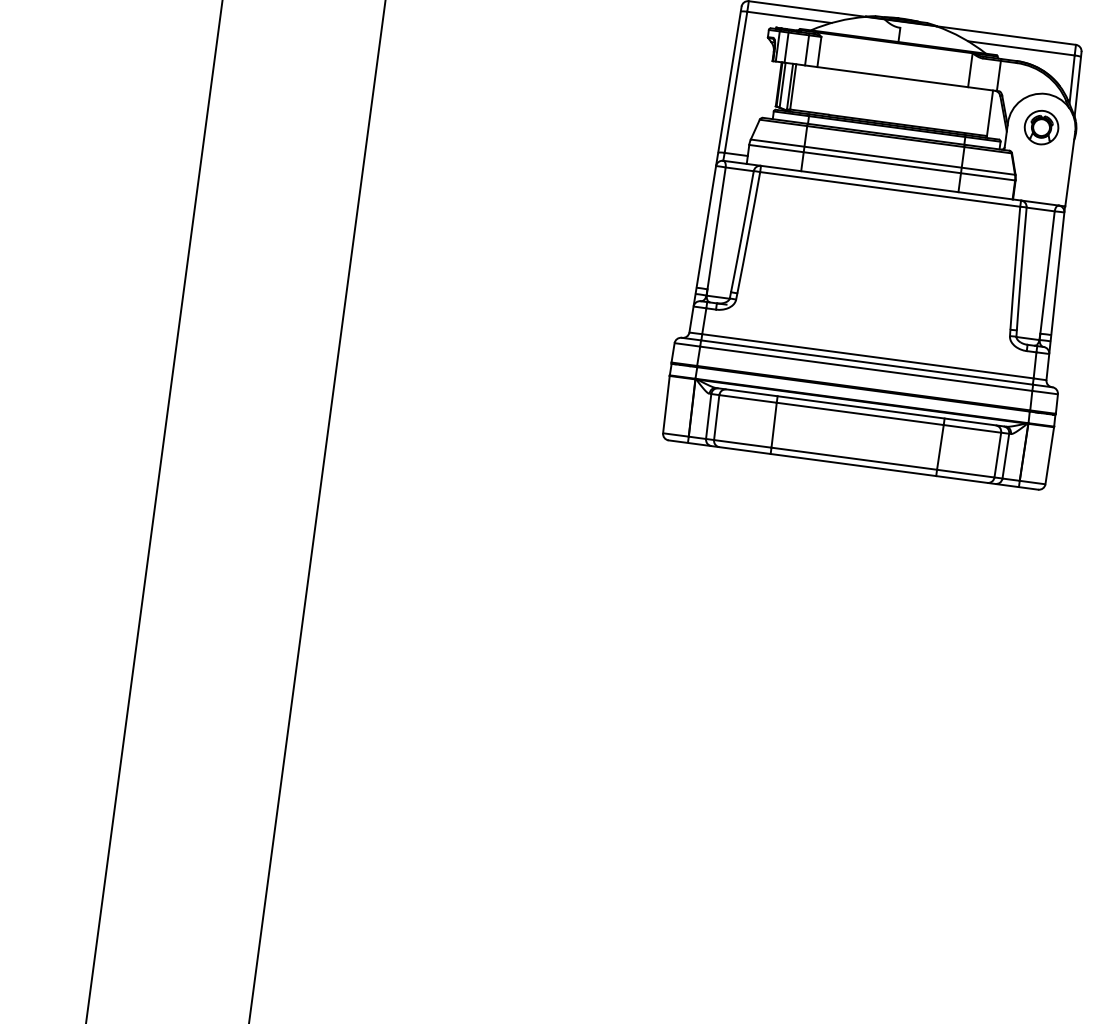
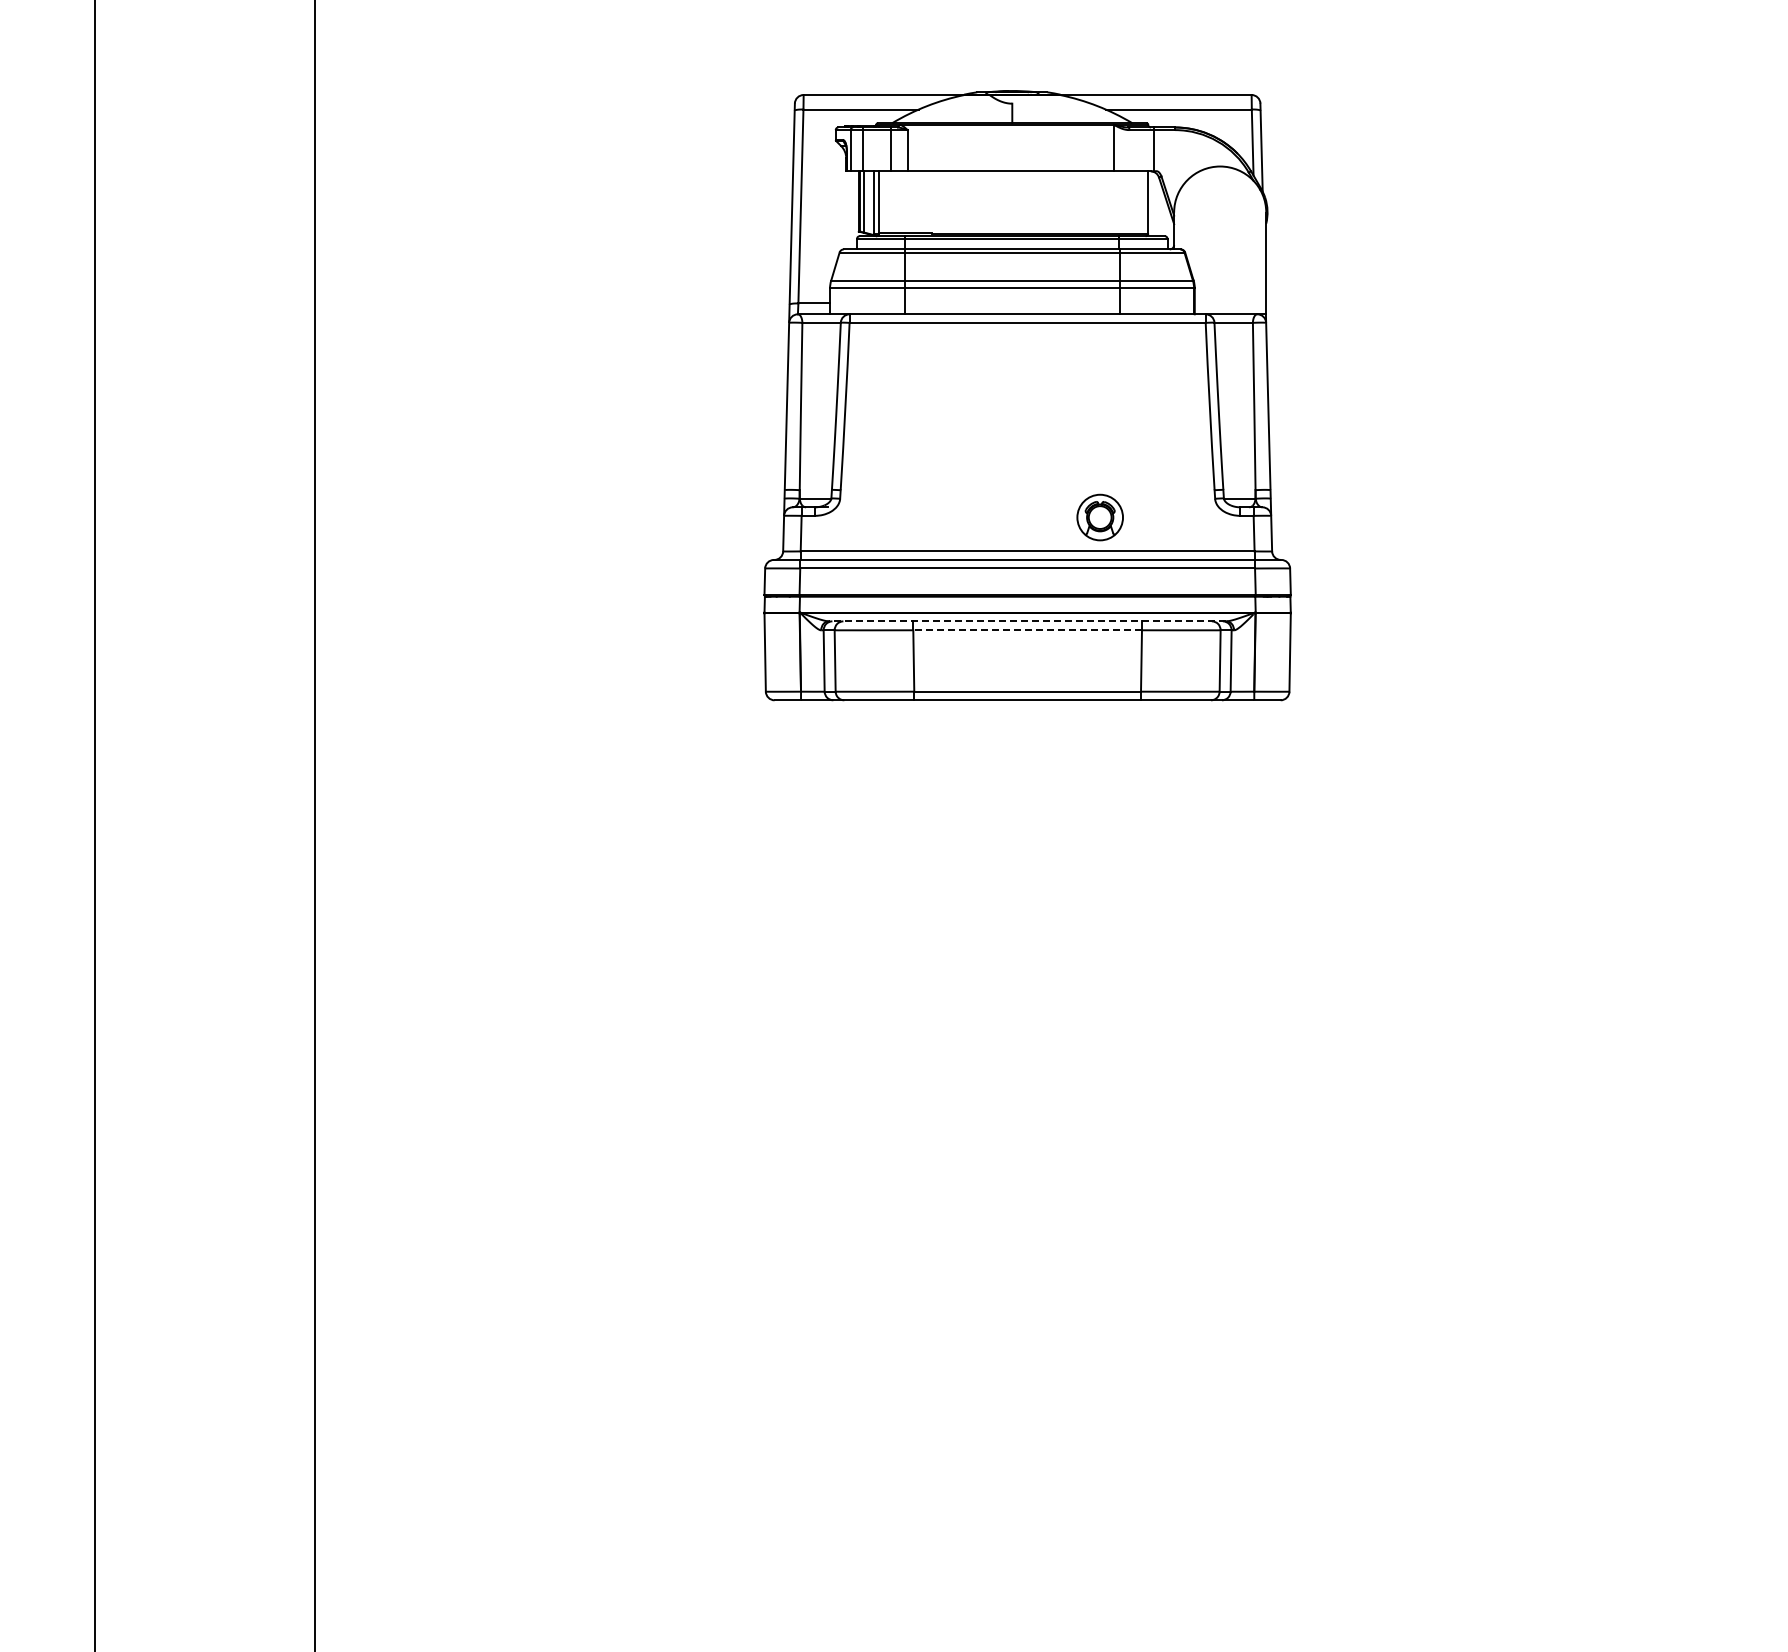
part: (1041, 127) -> (1099, 517), moved
line: (861, 407) -> (1027, 621), solid -> dashed
line: (860, 414) -> (1027, 630), solid -> dashed

